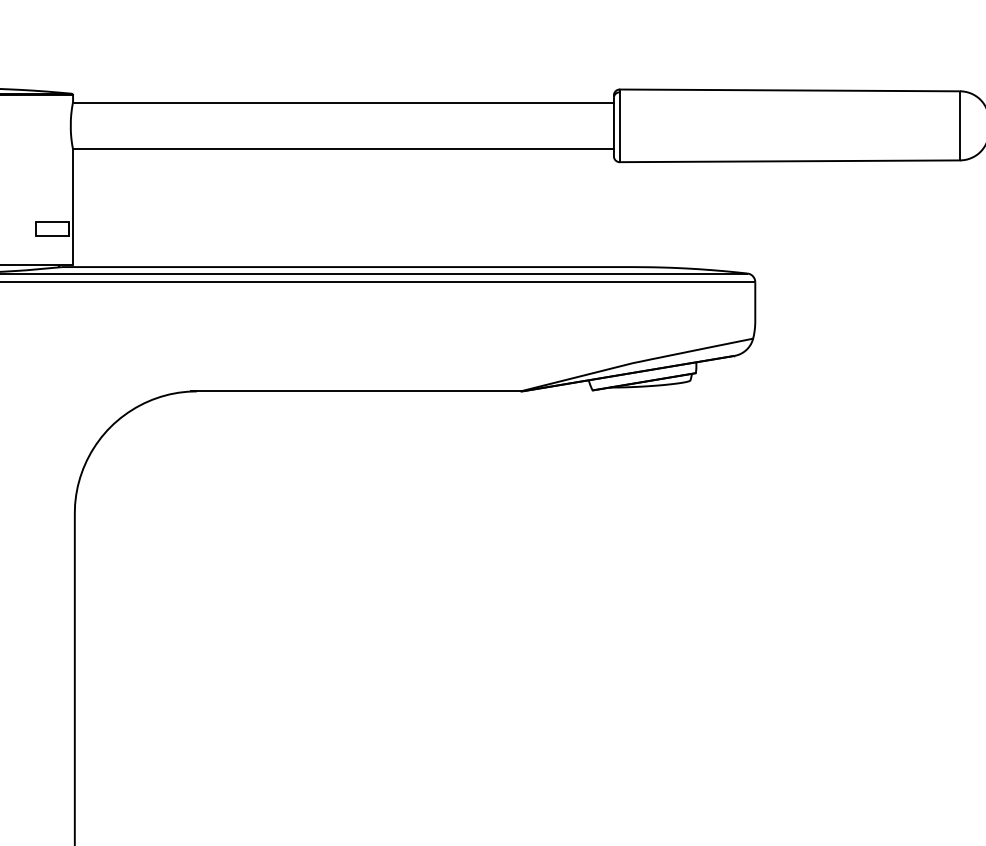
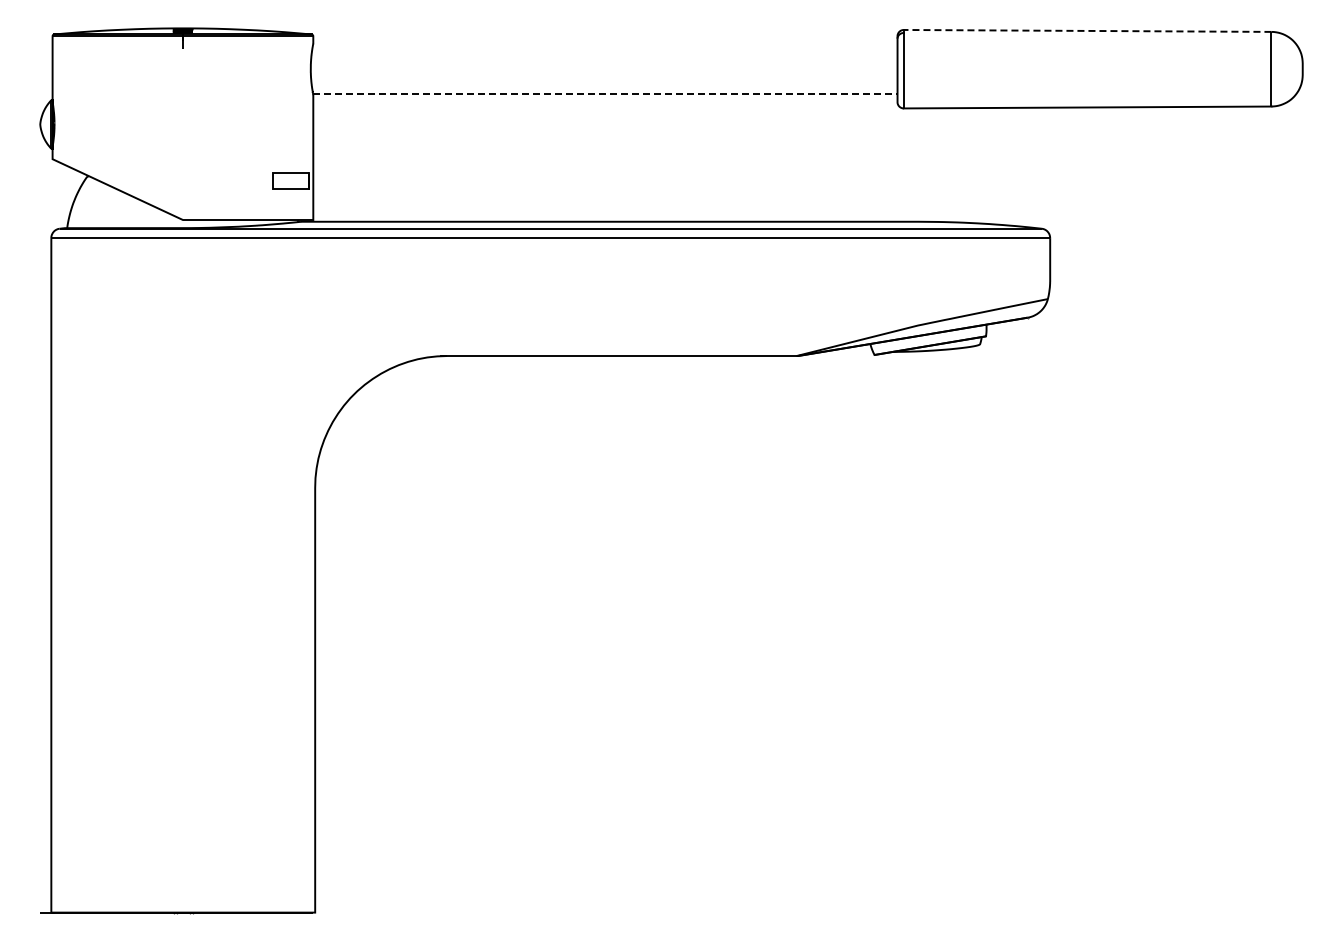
line: (789, 90) -> (1087, 30), solid -> dashed
line: (343, 102) -> (605, 44), removed
line: (343, 149) -> (605, 94), solid -> dashed

